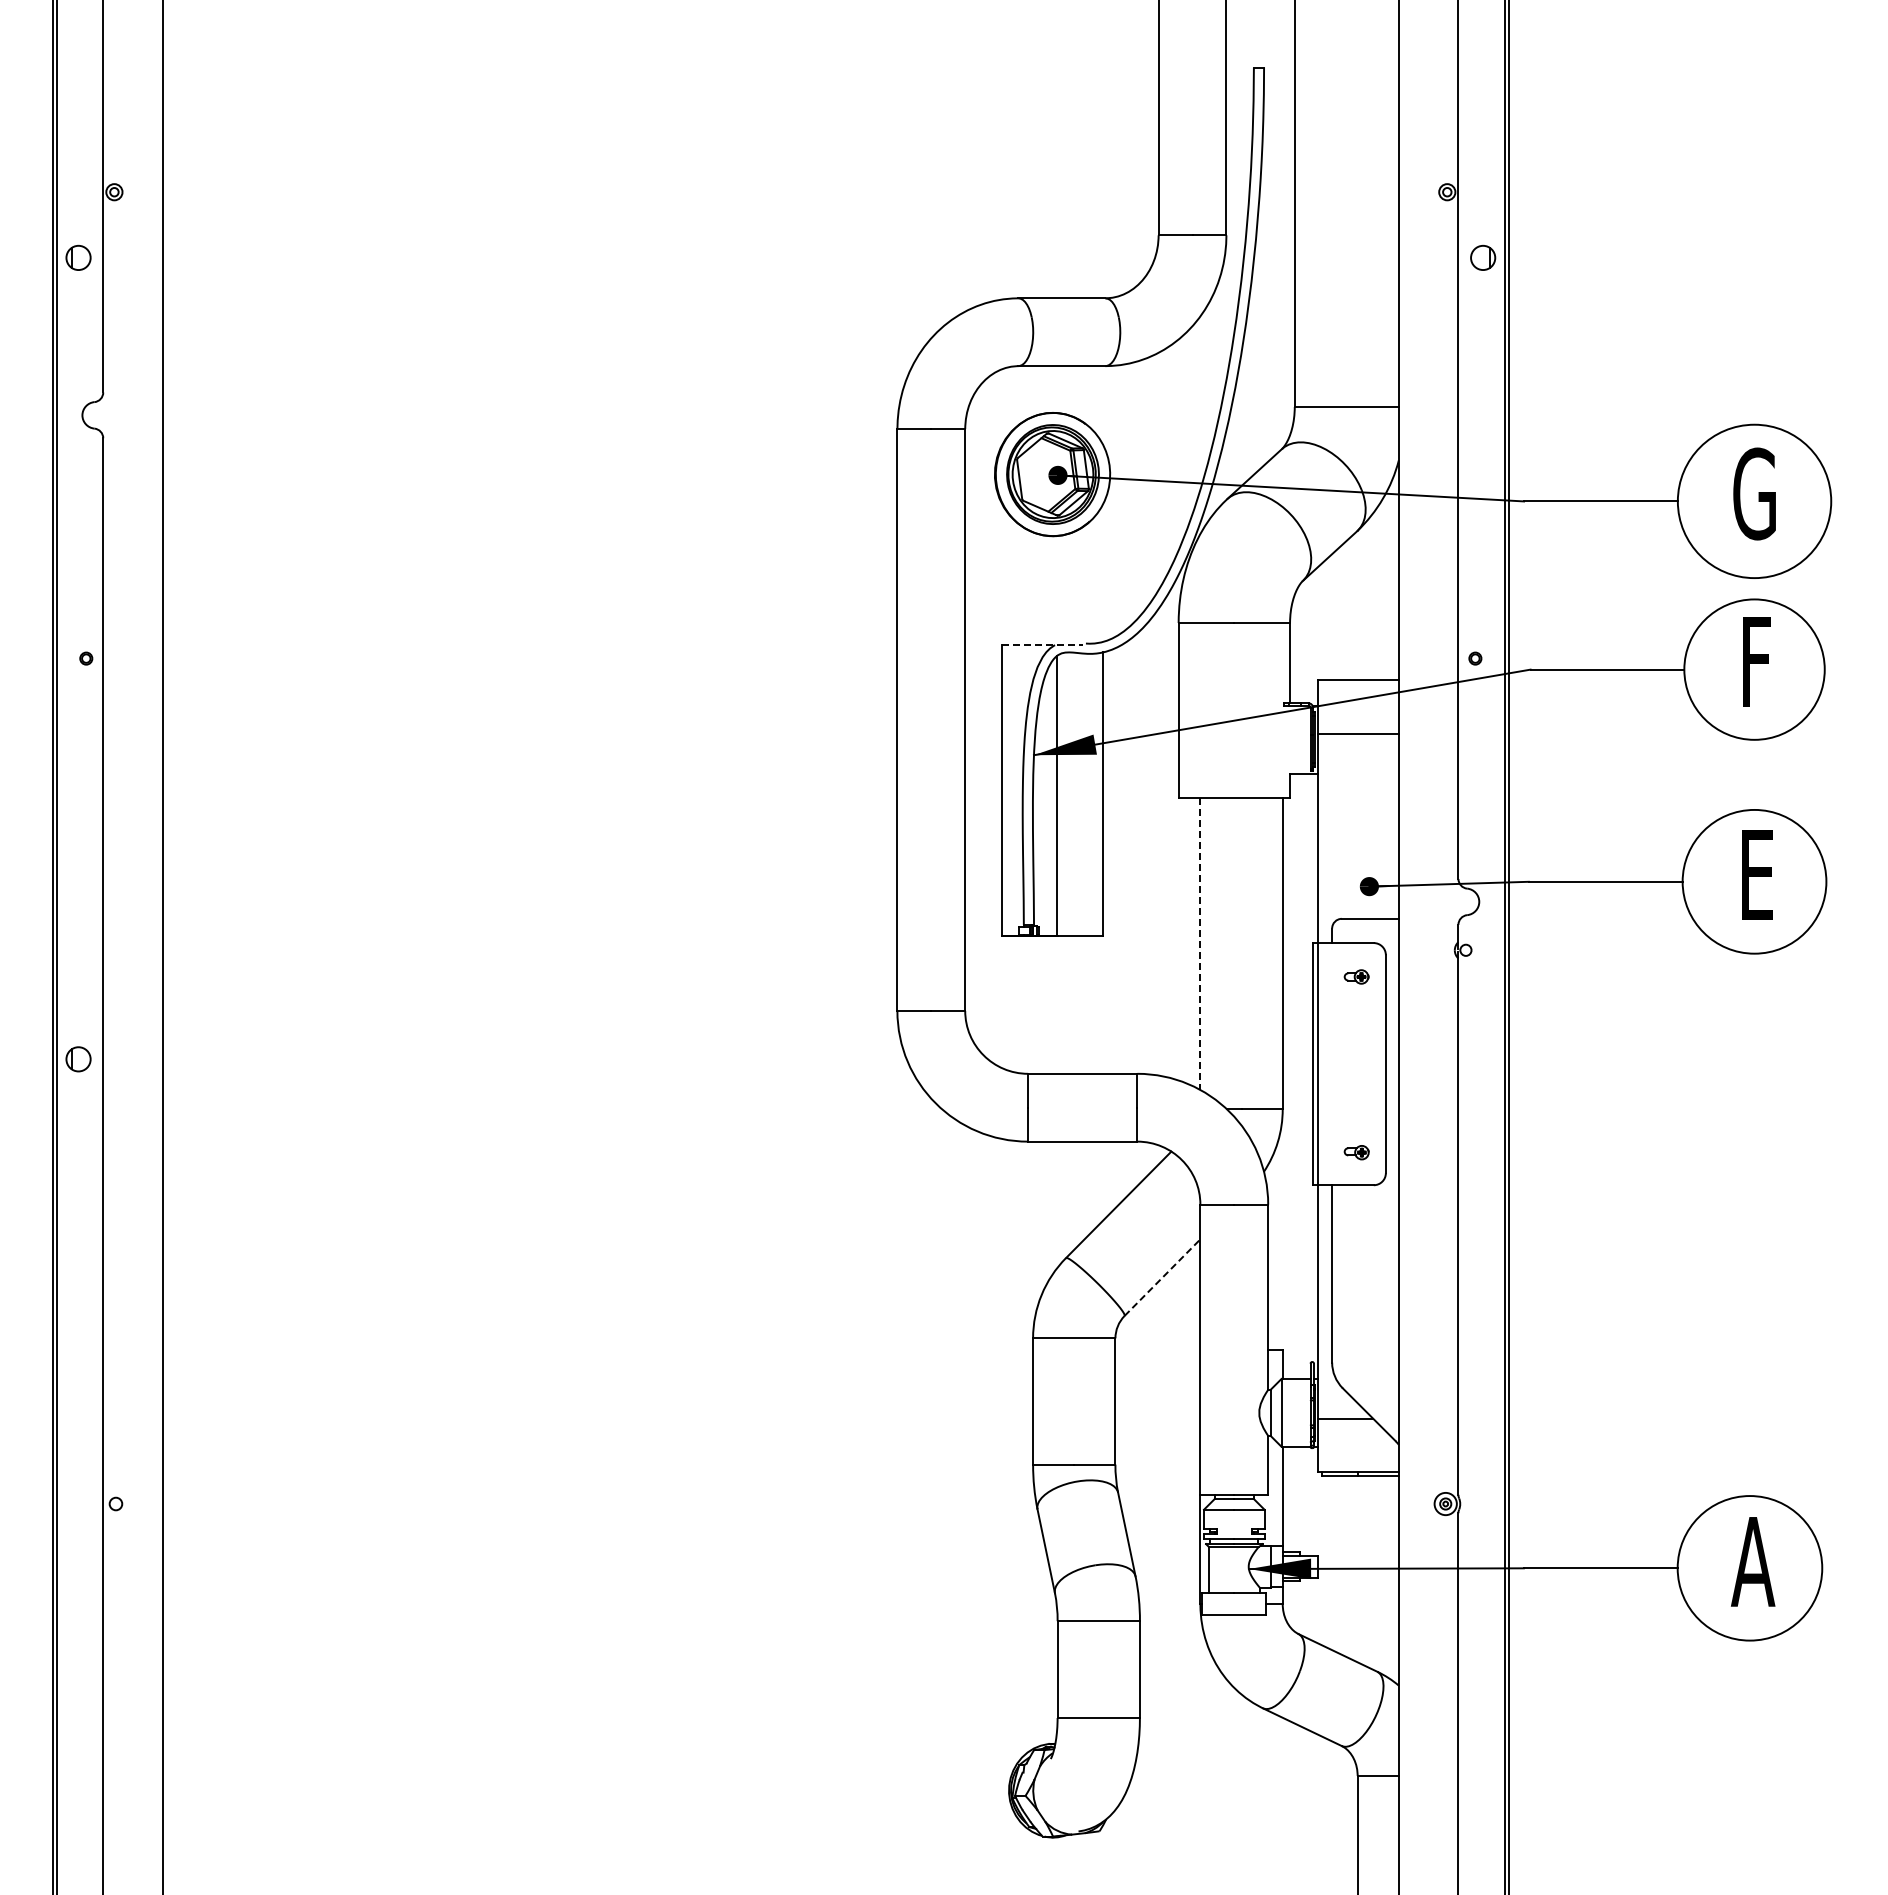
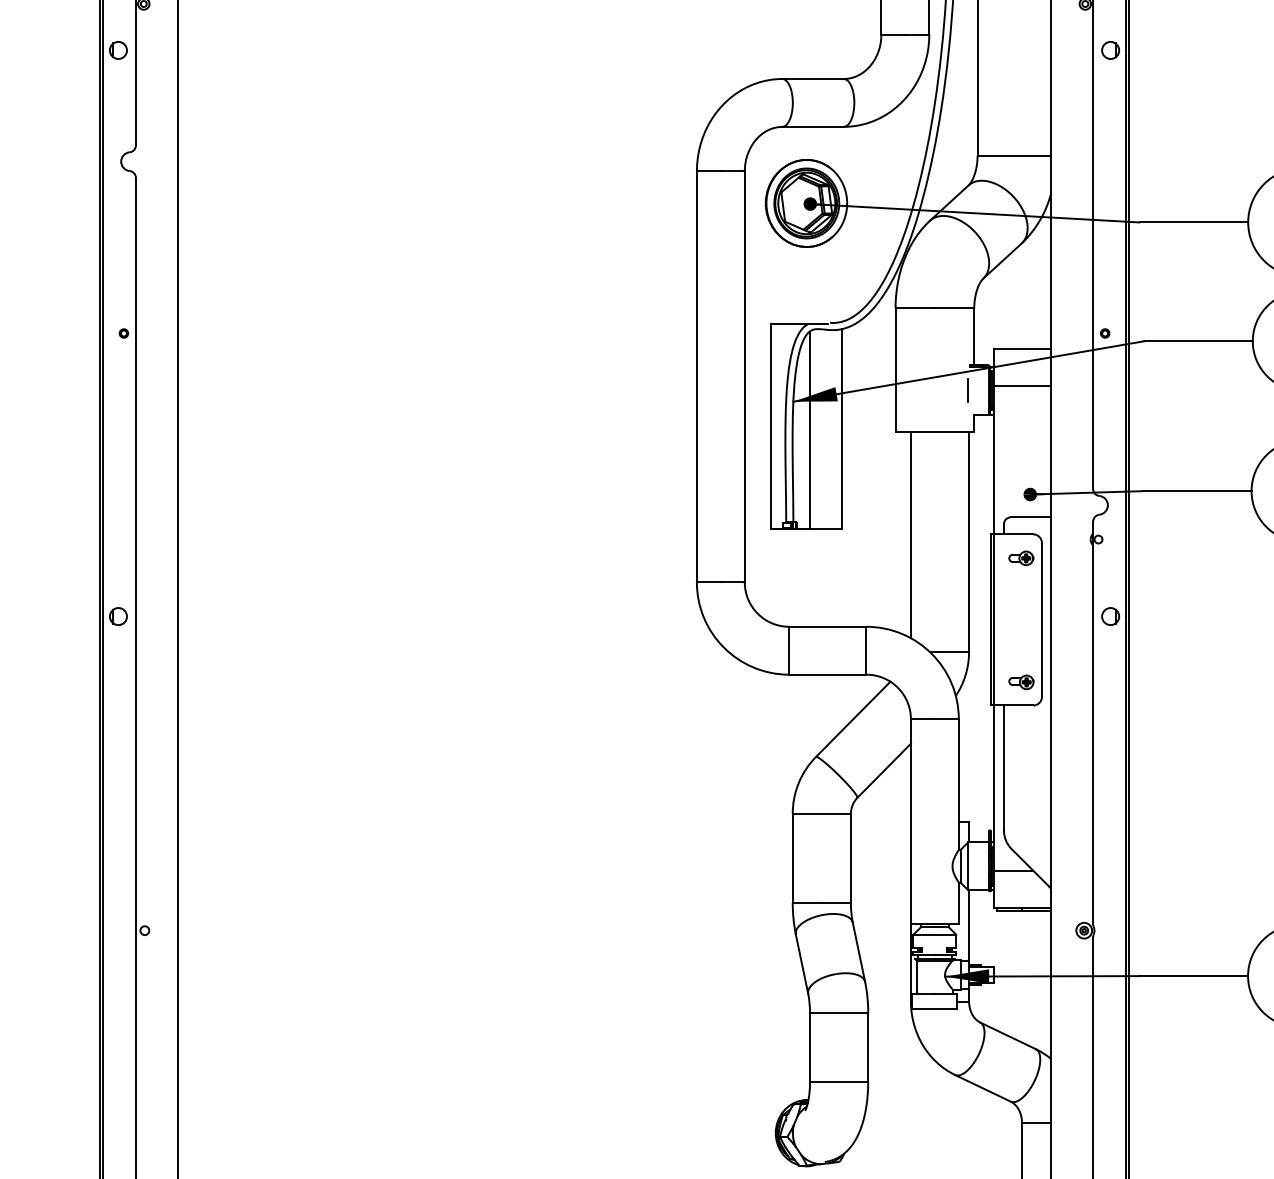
line: (1042, 645) -> (799, 324), dashed -> solid
line: (1281, 739) -> (968, 390), added
line: (1200, 944) -> (910, 535), dashed -> solid
part: (1356, 976) -> (1021, 558), size x1.43
part: (1483, 1059) -> (1110, 616), added
part: (1356, 1152) -> (1021, 682), size x1.43
line: (1162, 1277) -> (884, 770), dashed -> solid

